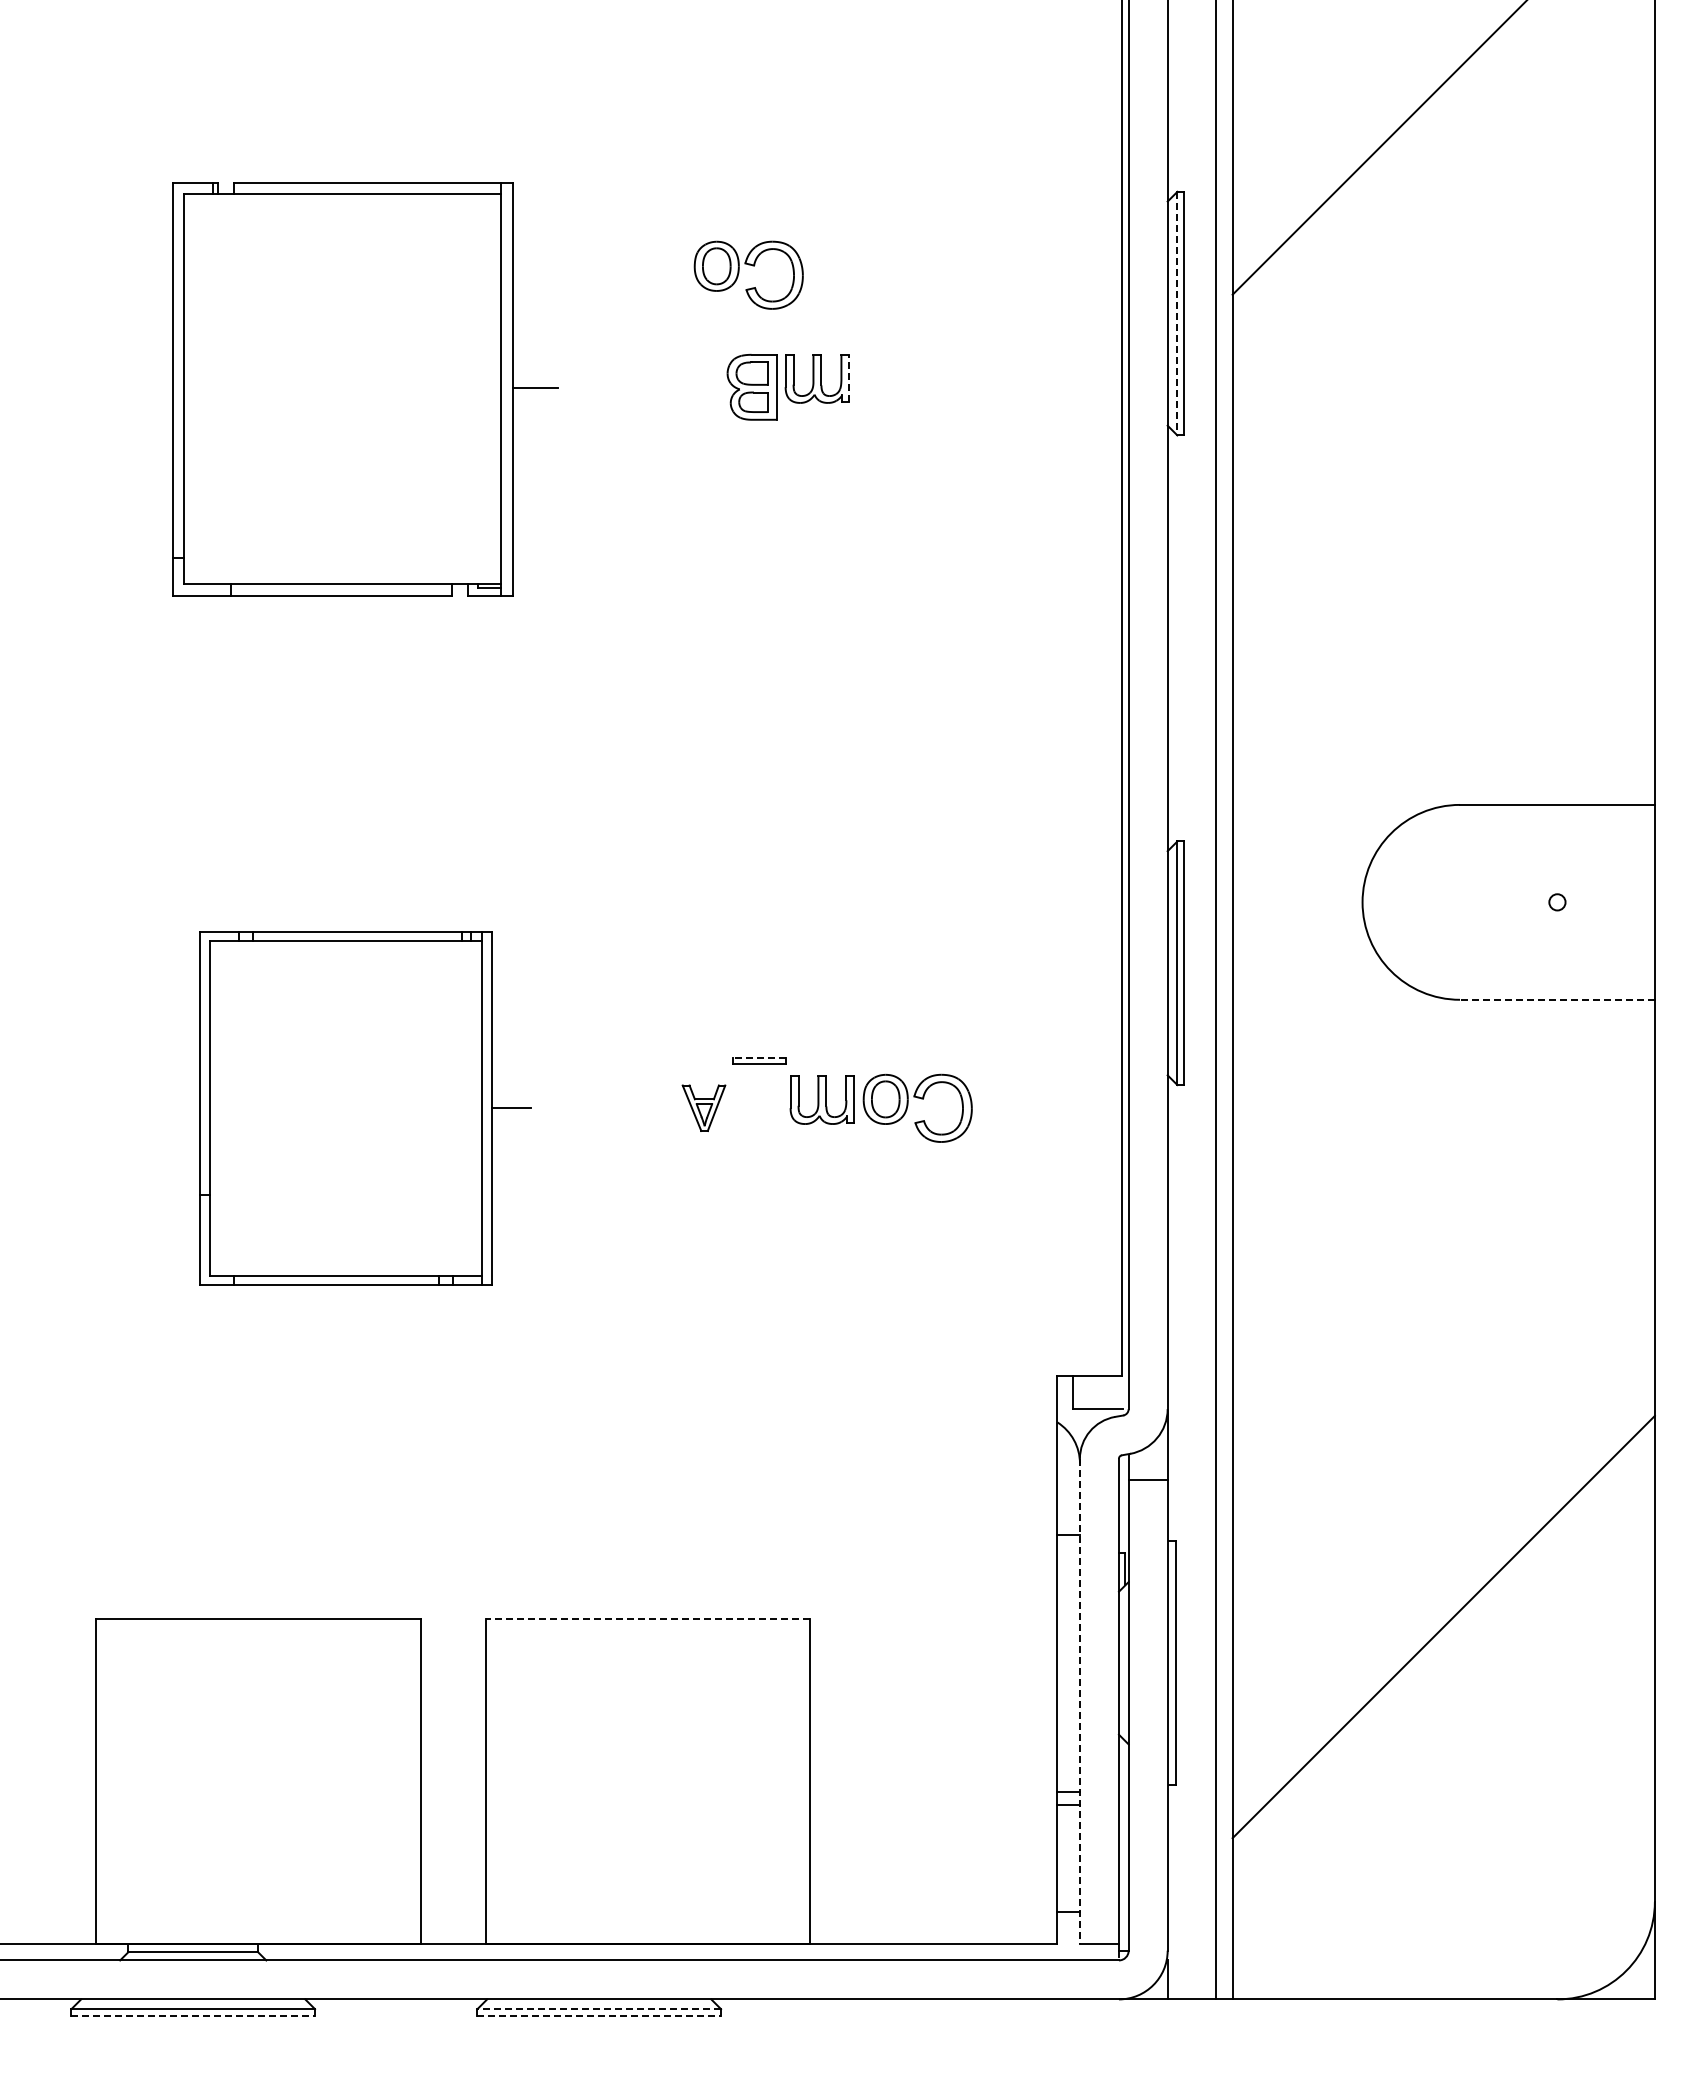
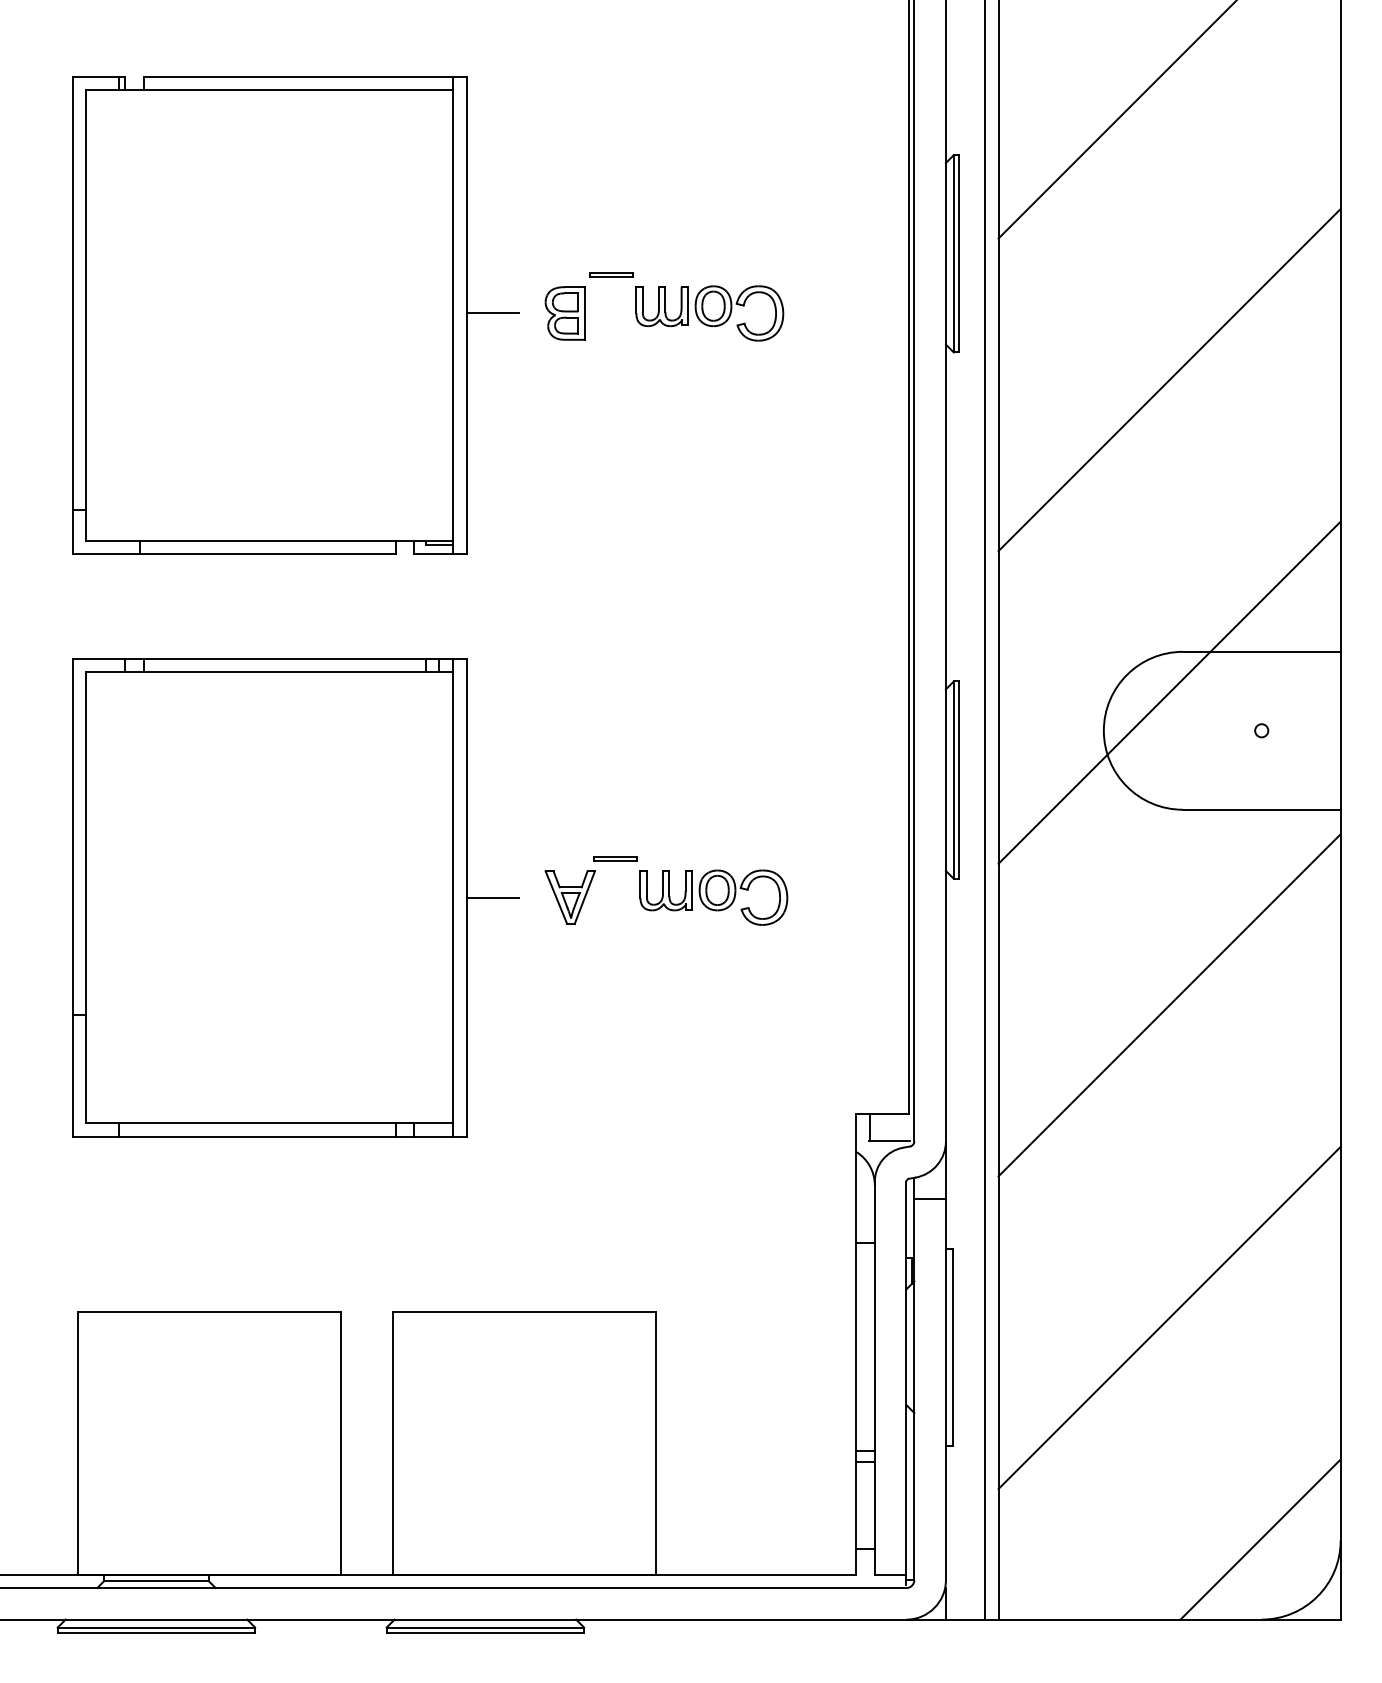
part: (752, 266) -> (742, 306), moved
line: (1177, 313) -> (953, 253), dashed -> solid
part: (754, 339) -> (611, 274), added
line: (849, 378) -> (688, 306), dashed -> solid
part: (751, 387) -> (565, 313), moved
part: (365, 389) -> (296, 315), size x1.43
line: (1443, 469) -> (1169, 380), added
line: (1443, 855) -> (1169, 692), added
line: (1556, 999) -> (1260, 809), dashed -> solid
line: (759, 1057) -> (615, 856), dashed -> solid
part: (703, 1107) -> (569, 896), size x1.43
part: (365, 1108) -> (296, 897), size x1.67
line: (1443, 1241) -> (1169, 1005), added
line: (647, 1619) -> (524, 1311), dashed -> solid
line: (1079, 1701) -> (874, 1378), dashed -> solid
line: (1555, 1900) -> (1260, 1539), added
line: (599, 2009) -> (485, 1627), dashed -> solid
line: (193, 2015) -> (156, 1632), dashed -> solid
line: (599, 2015) -> (485, 1632), dashed -> solid

